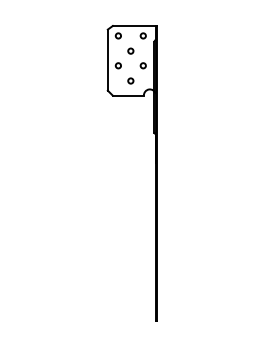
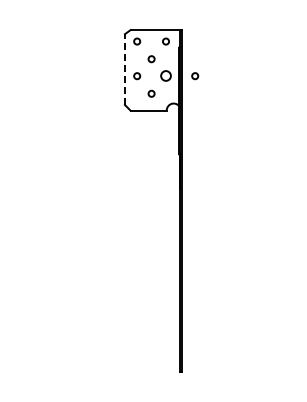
line: (107, 60) -> (124, 69), solid -> dashed
circle: (142, 66) -> (165, 76), size x1.6
circle: (168, 66) -> (195, 76), added

